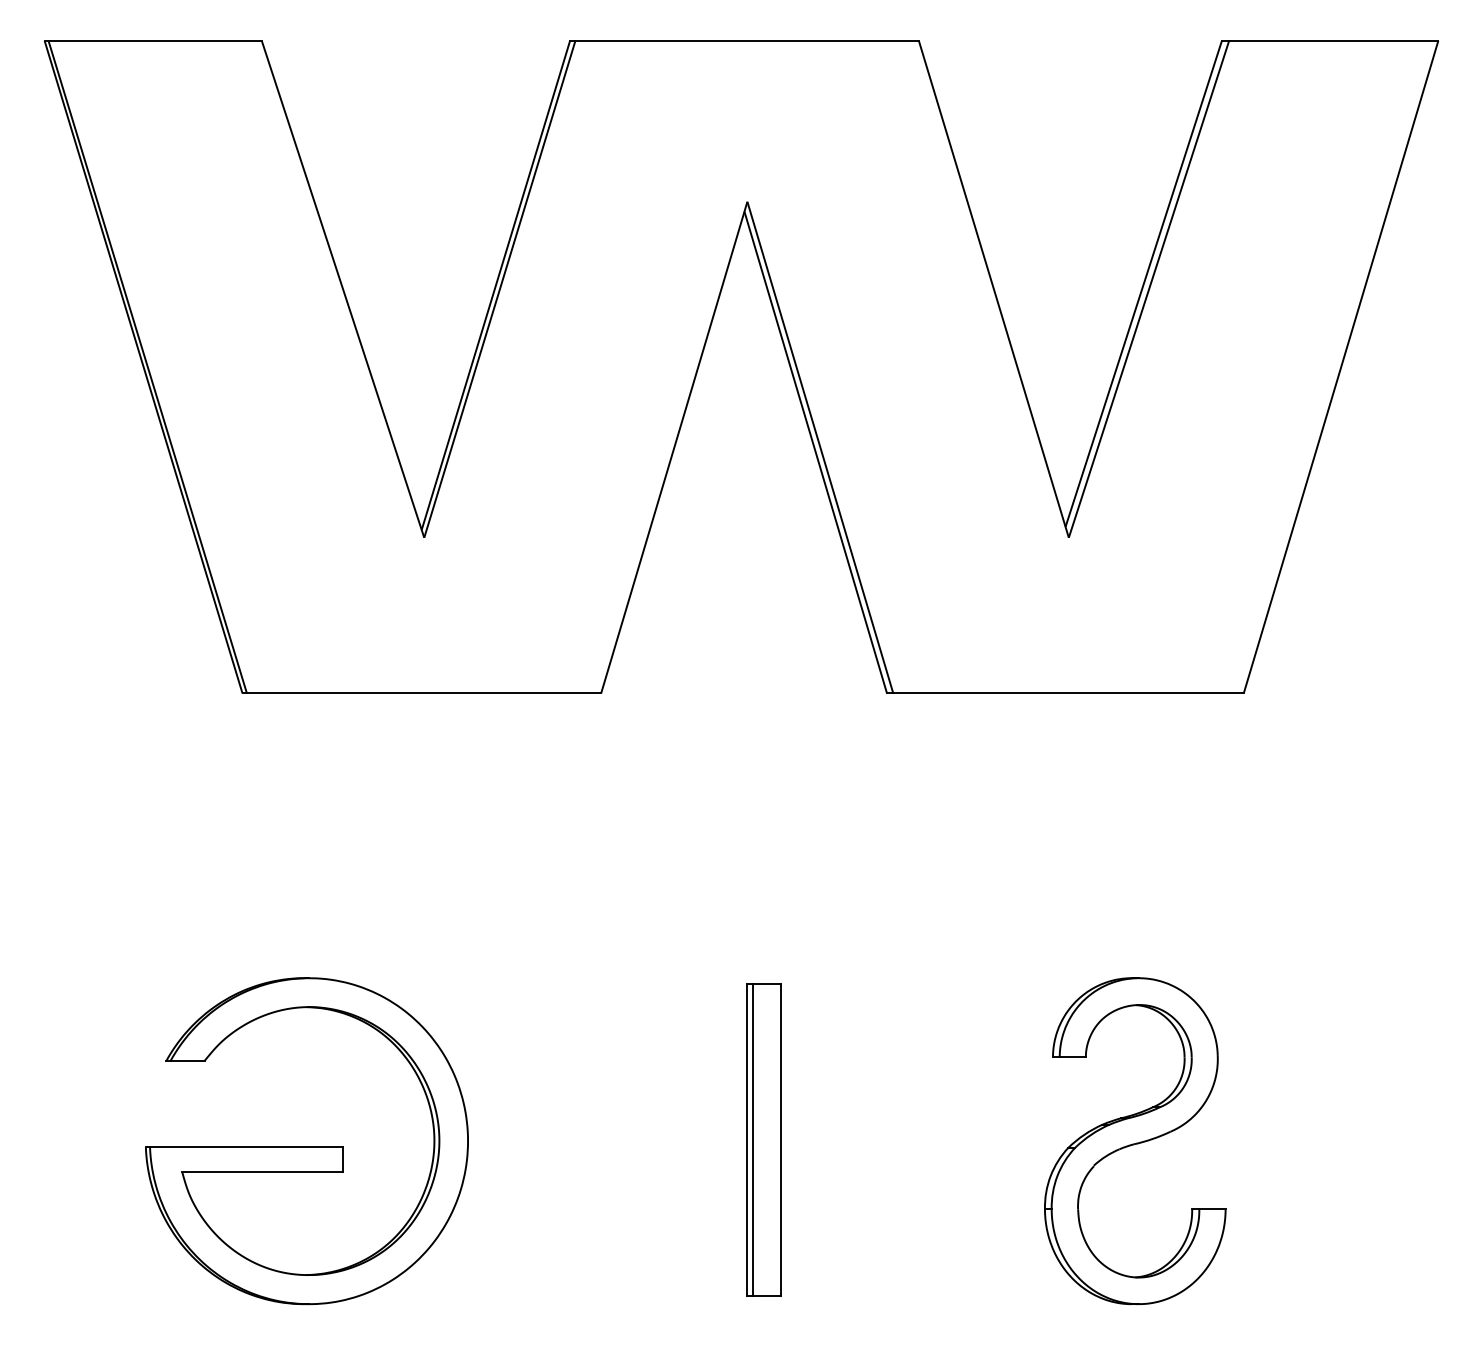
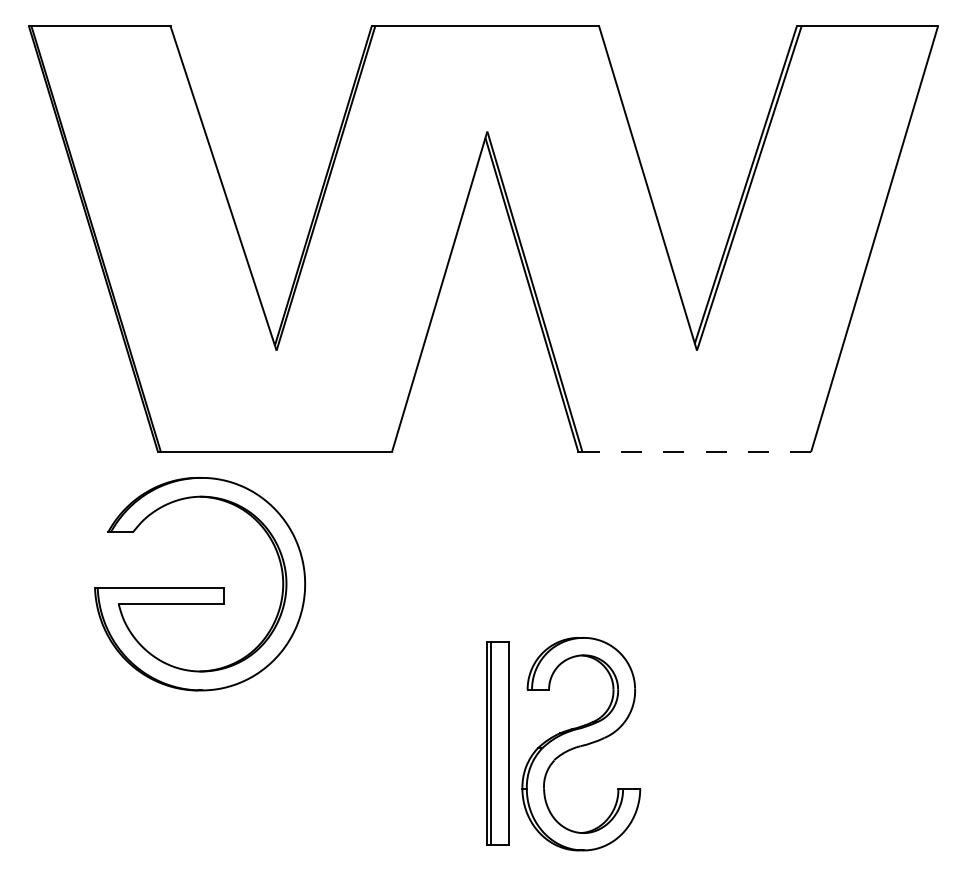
line: (1068, 693) -> (696, 452), solid -> dashed
part: (306, 1141) -> (199, 584), moved
part: (1135, 1141) -> (581, 744), moved

